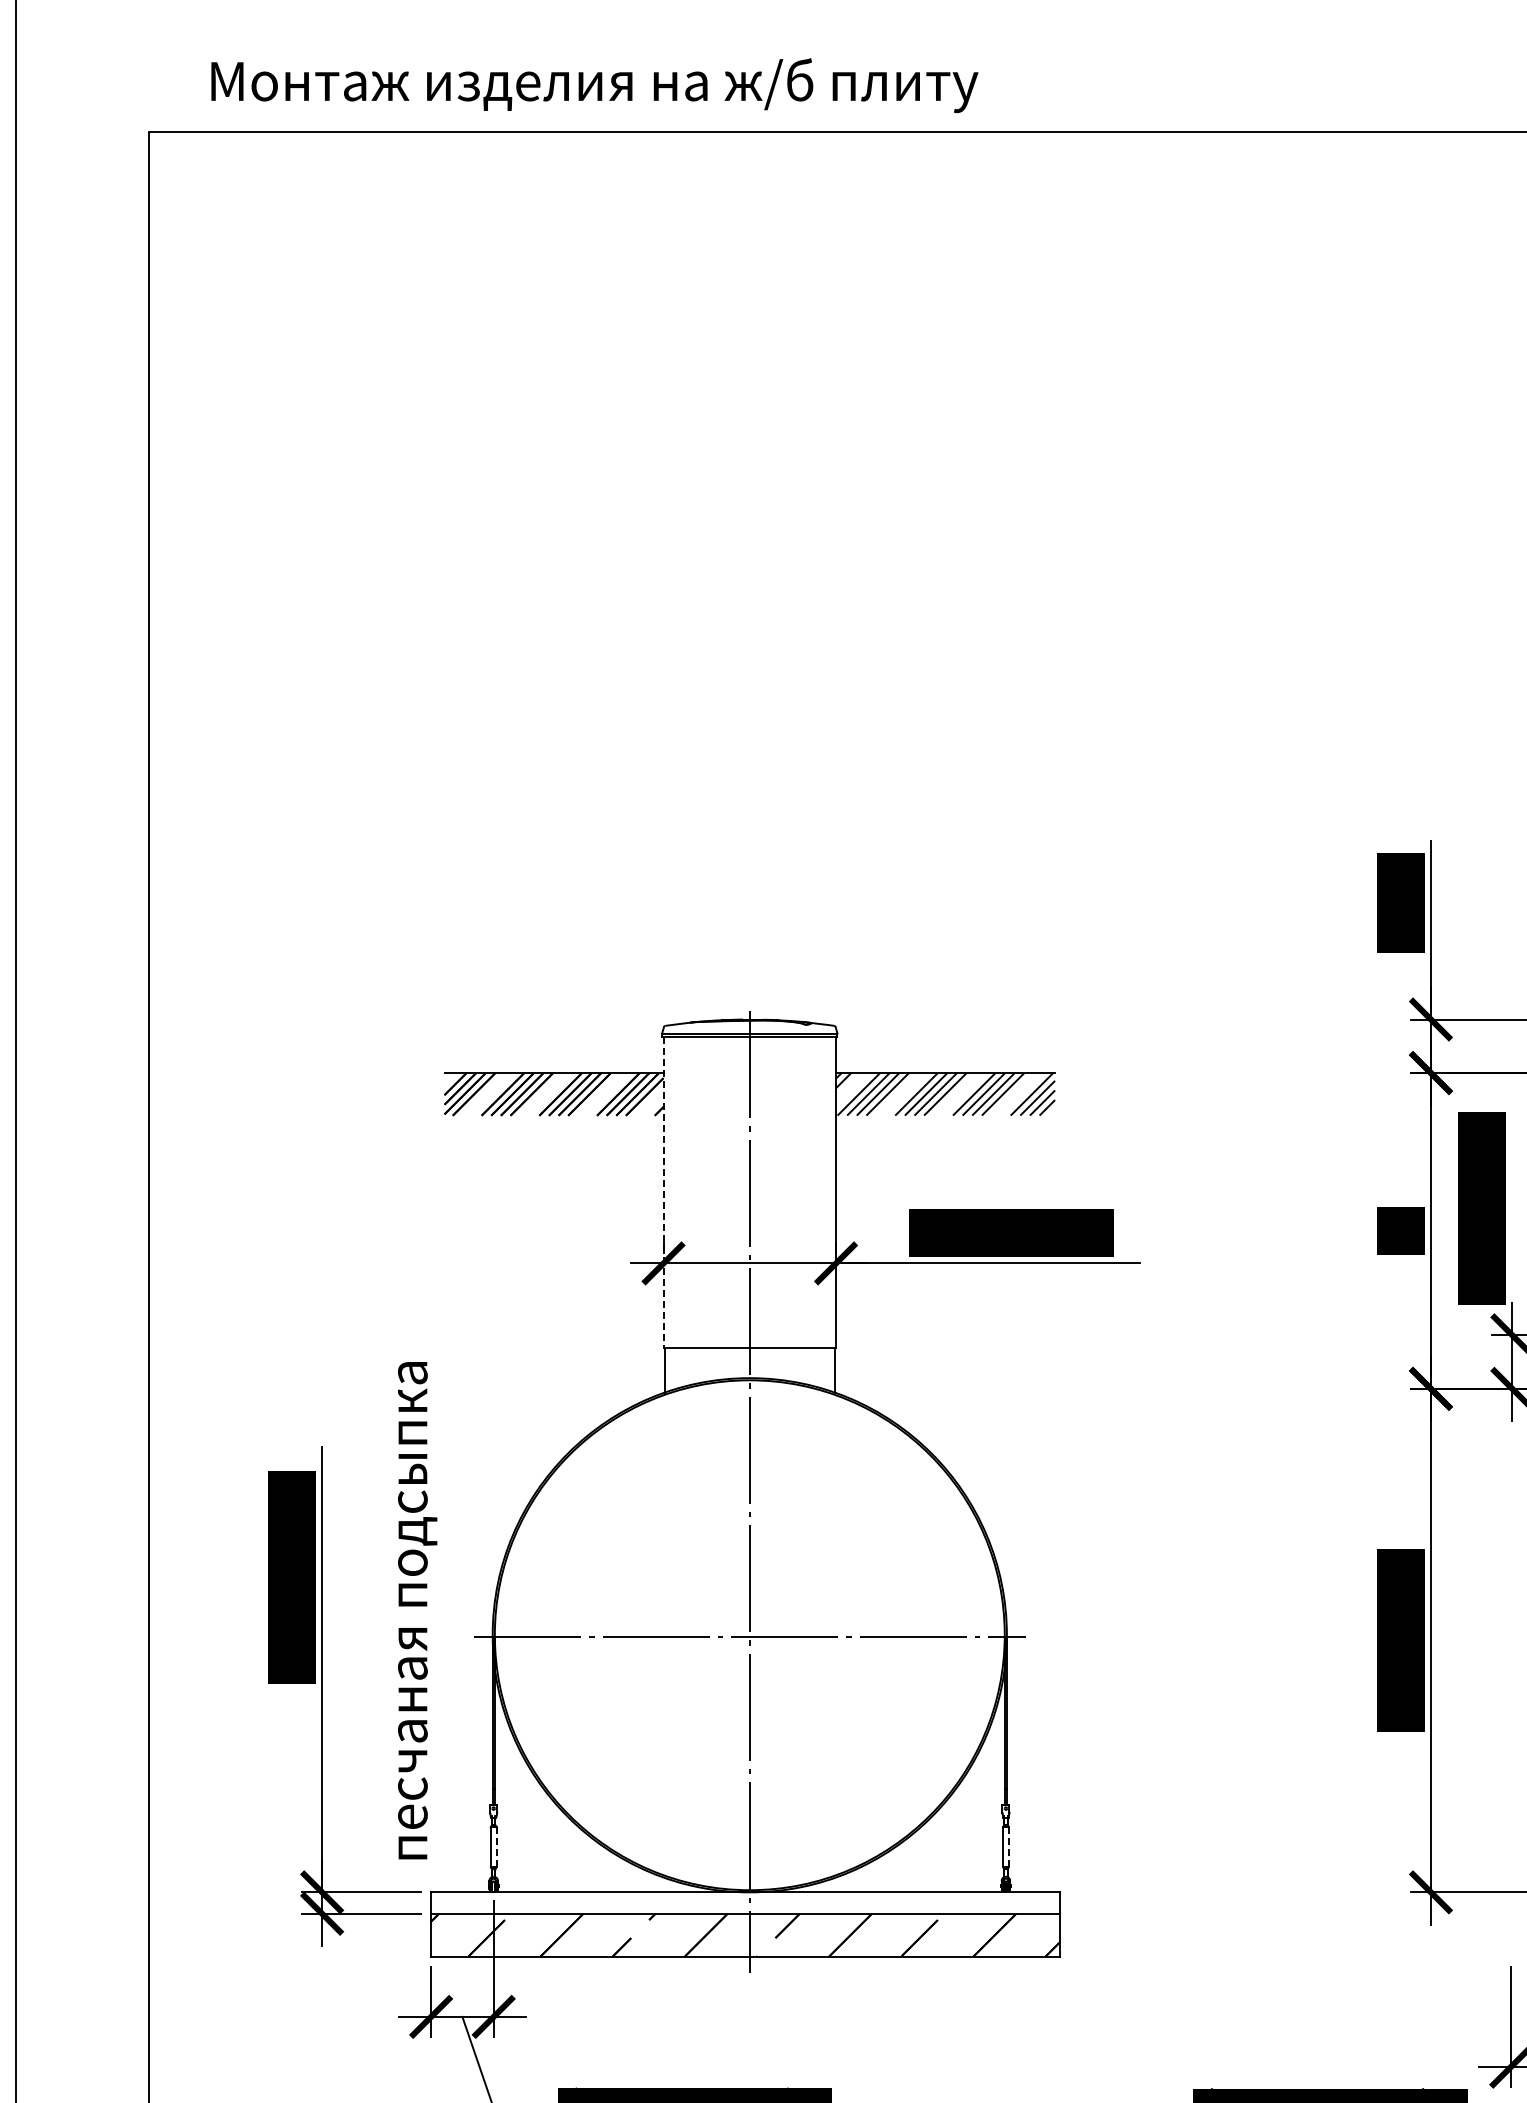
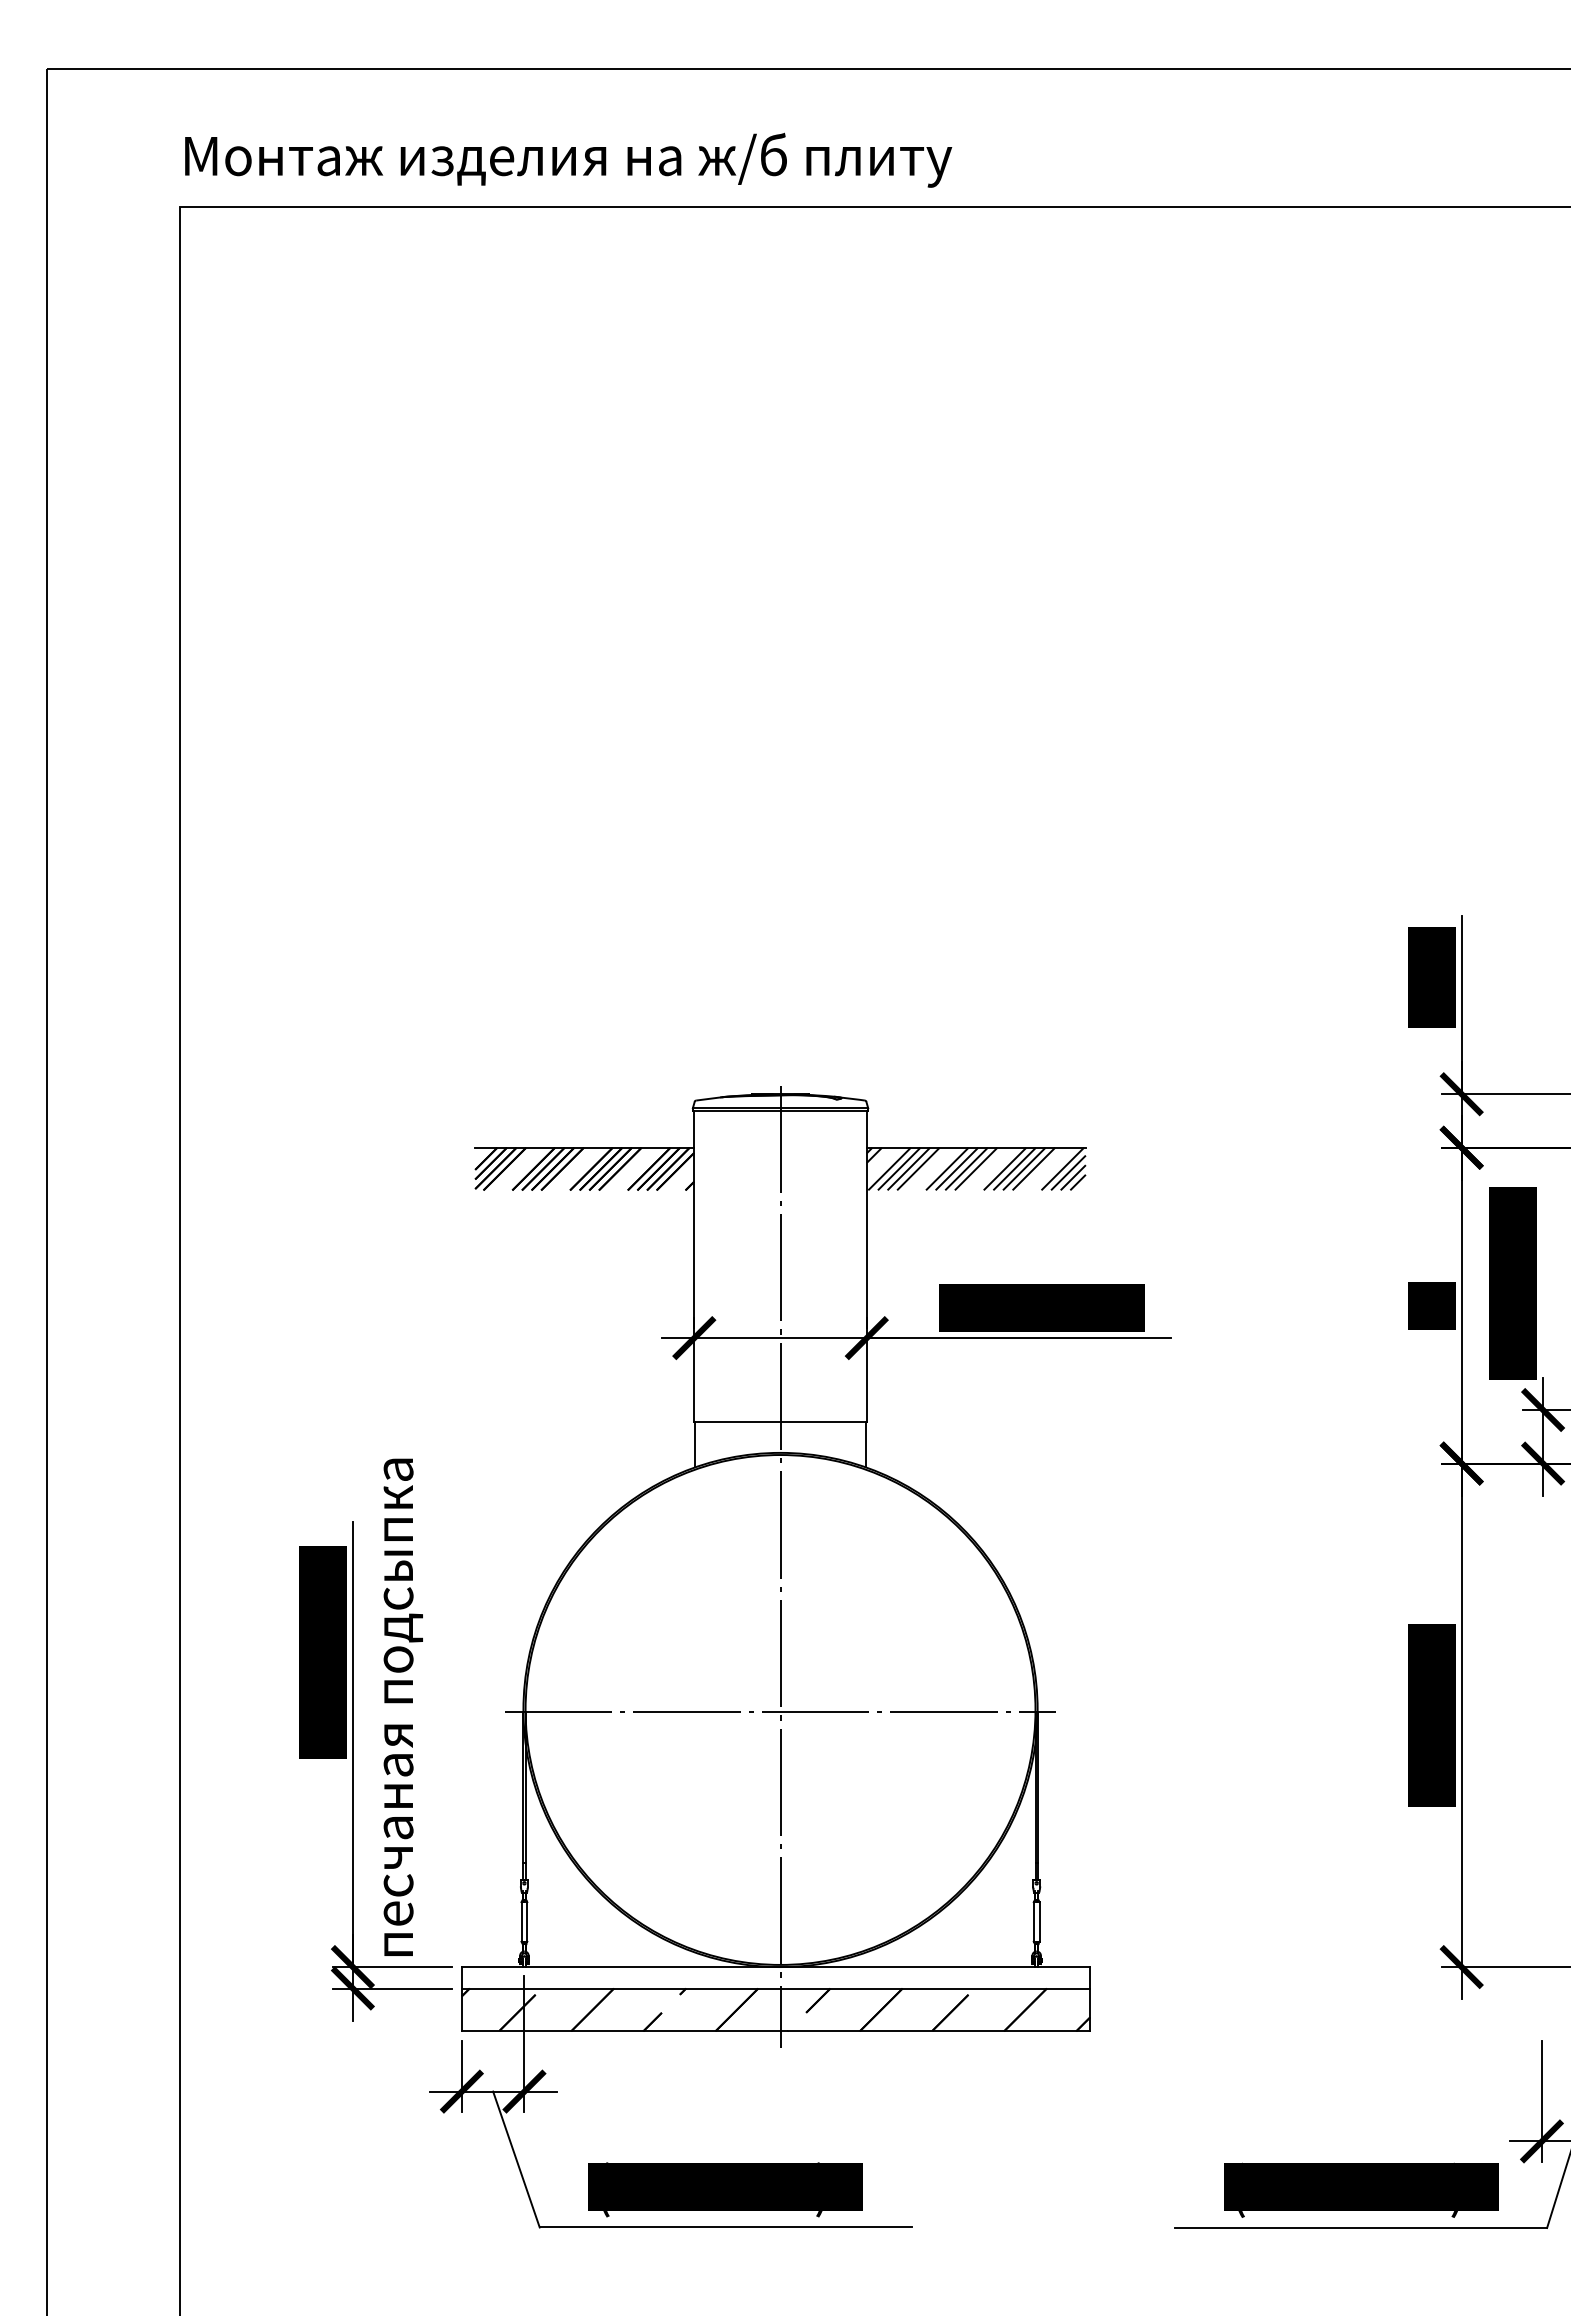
text: (594, 84) -> (568, 159), moved
line: (663, 1191) -> (694, 1266), dashed -> solid
text: (416, 1609) -> (402, 1706), moved
line: (496, 1846) -> (527, 1921), dashed -> solid
line: (1008, 1846) -> (1039, 1921), dashed -> solid

